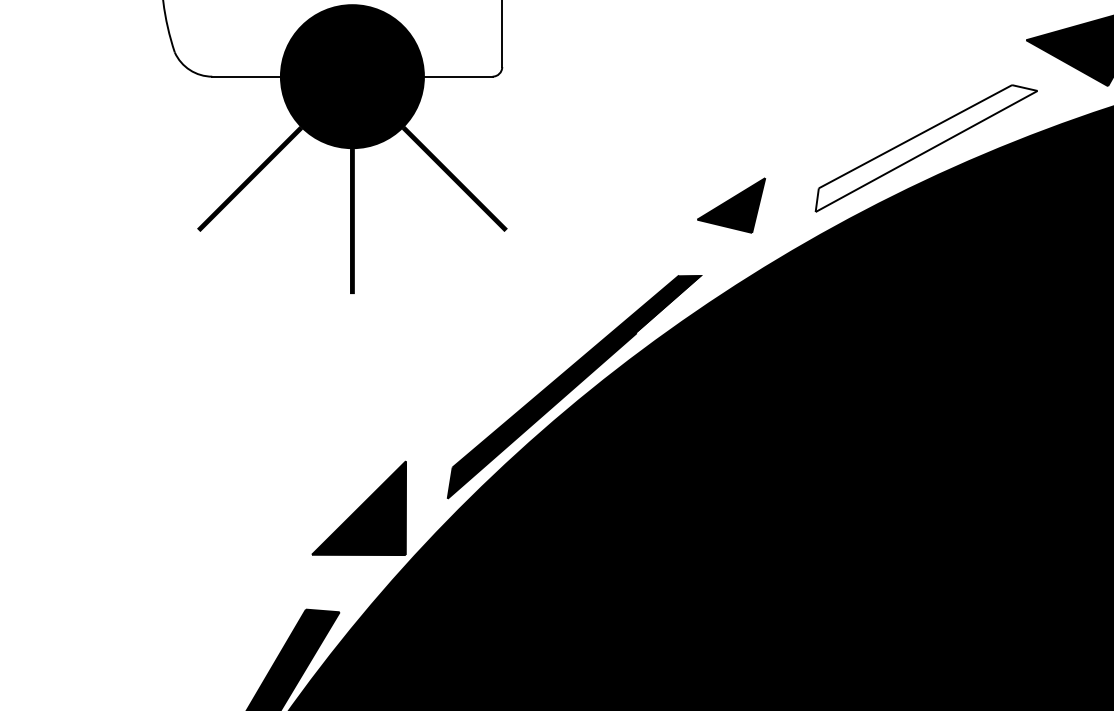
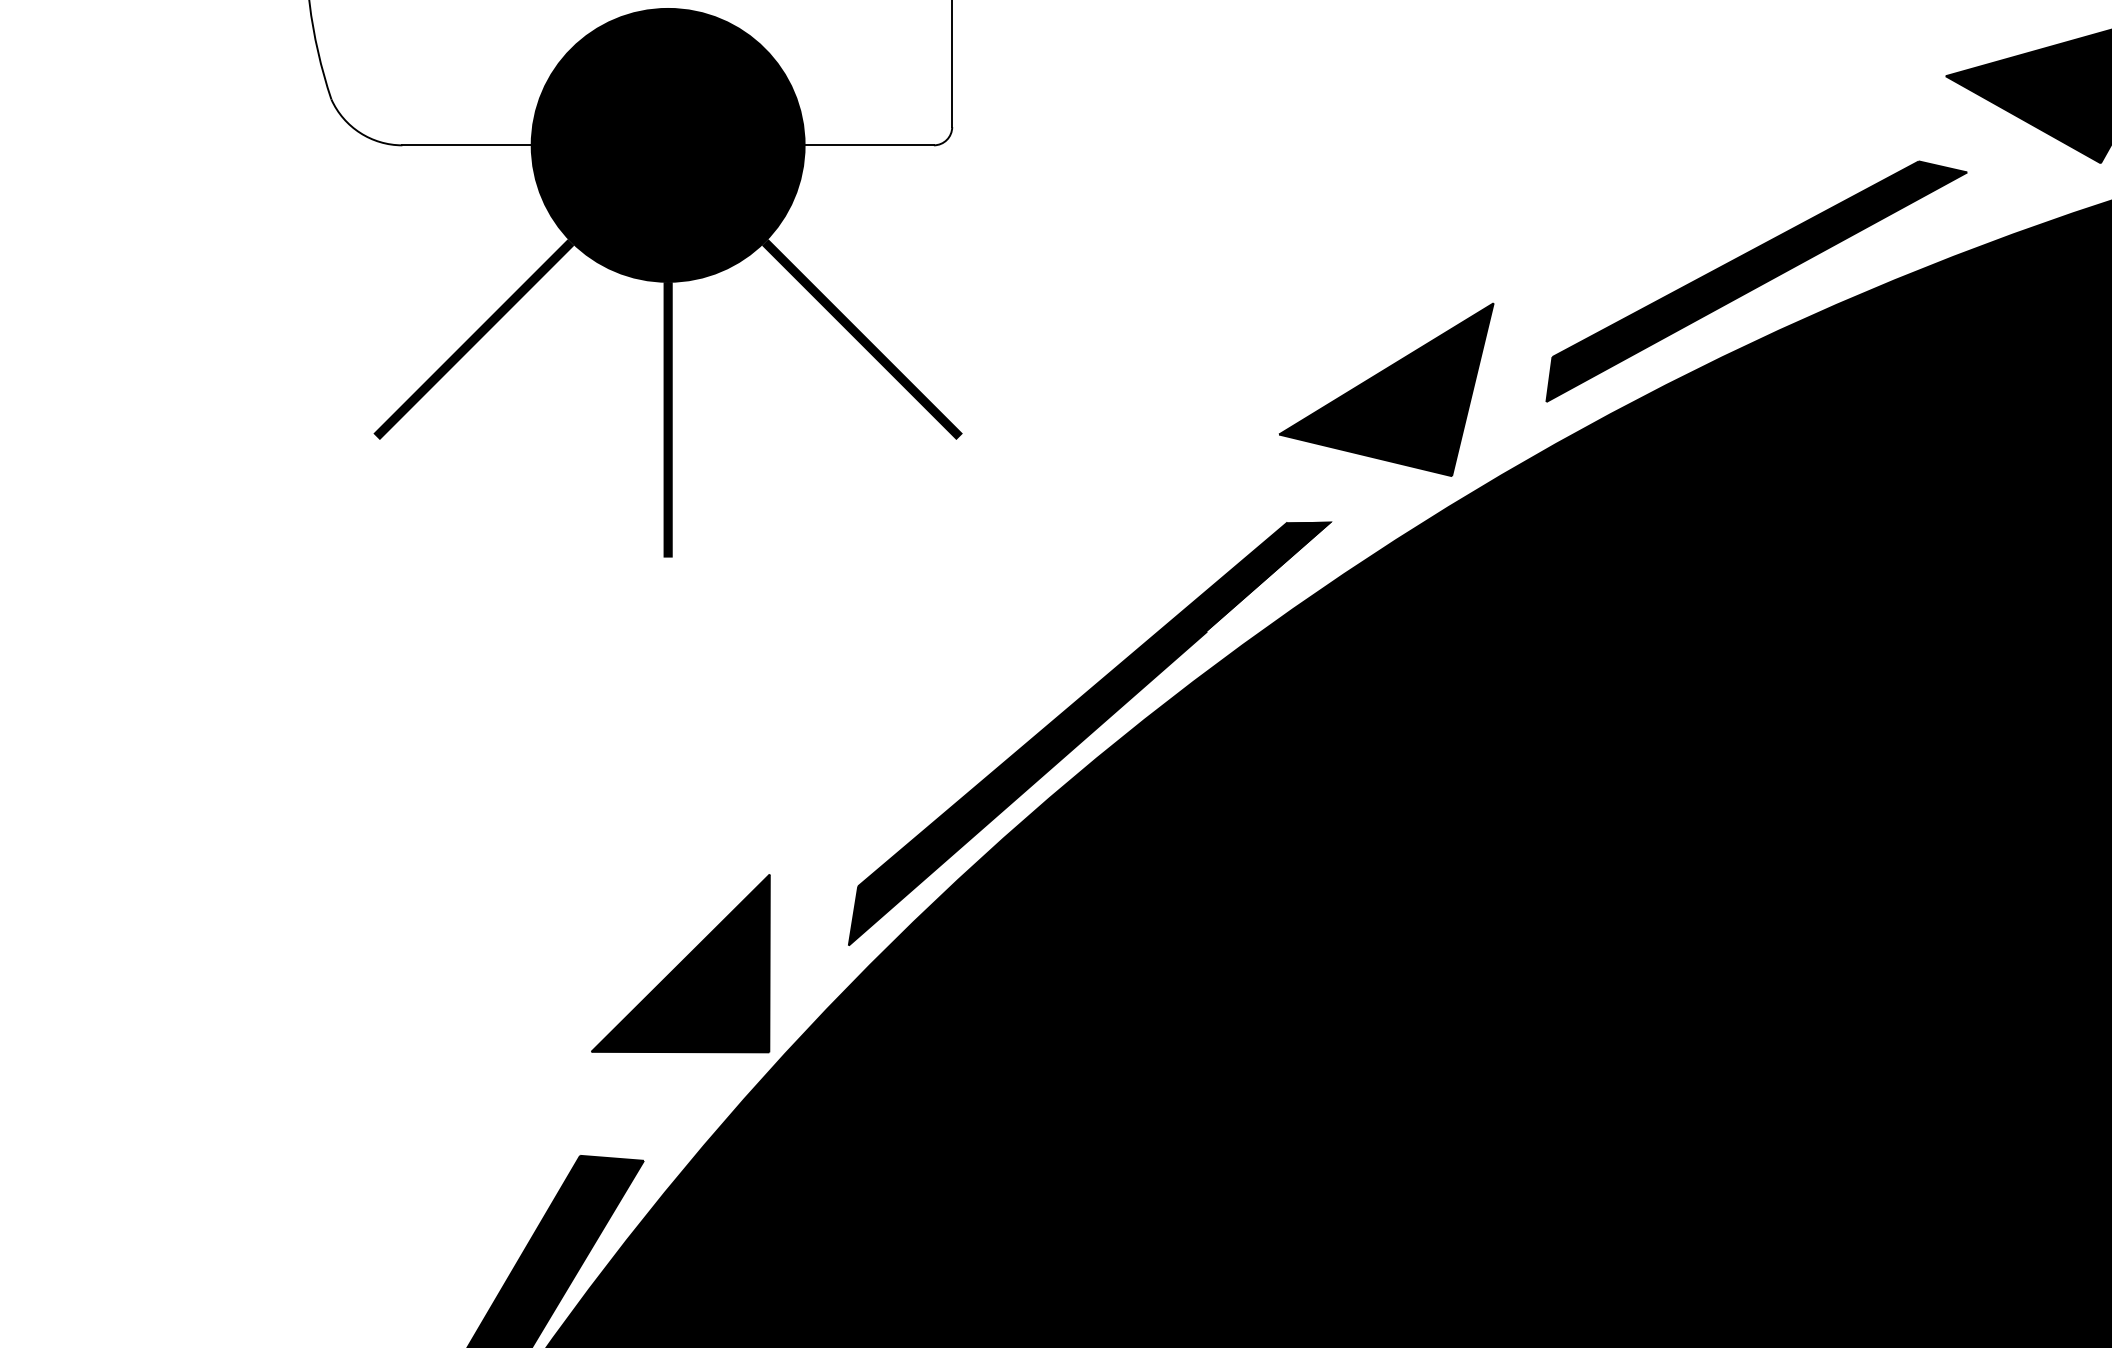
fill: (926, 148) -> (1756, 281), added
part: (731, 205) -> (1386, 389), size x1.67

